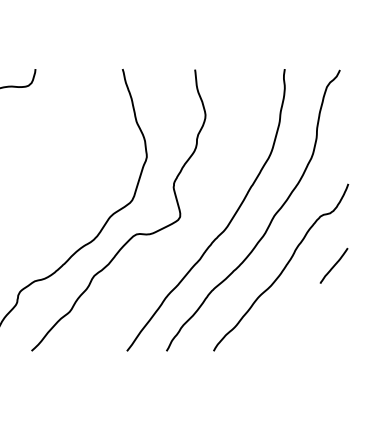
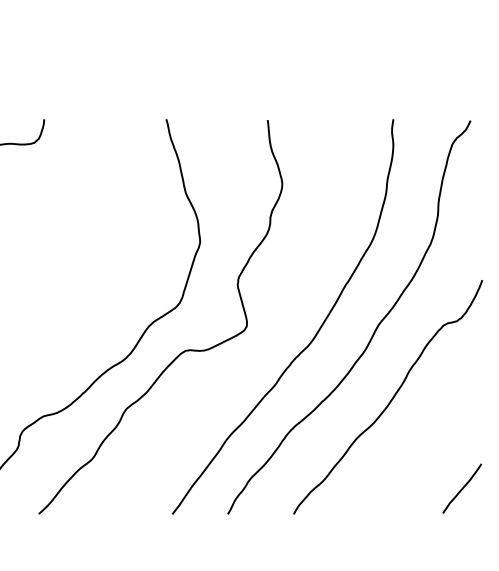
line: (333, 265) -> (461, 488), moved

